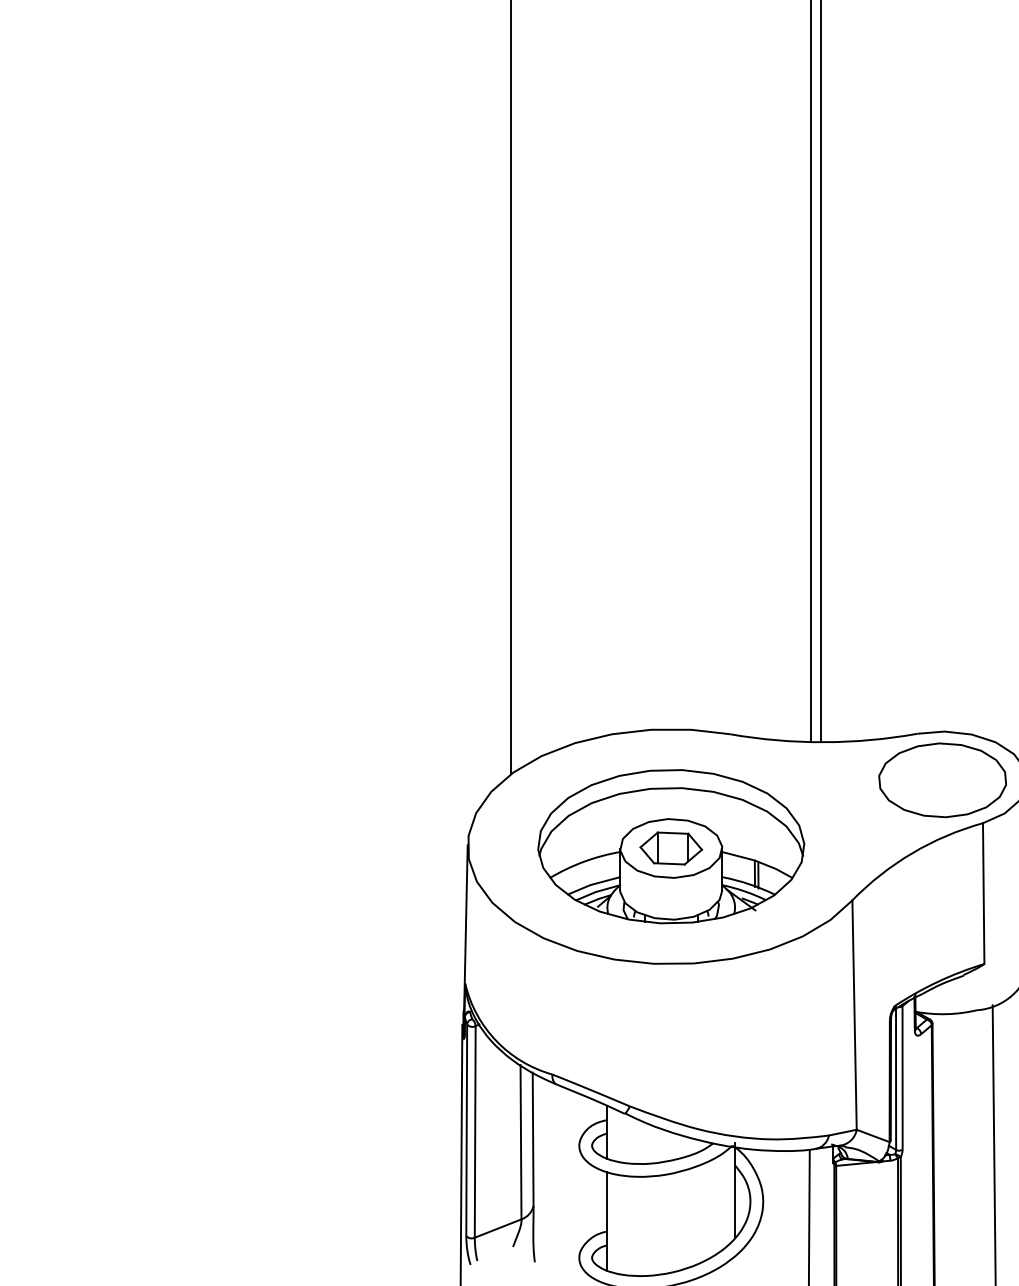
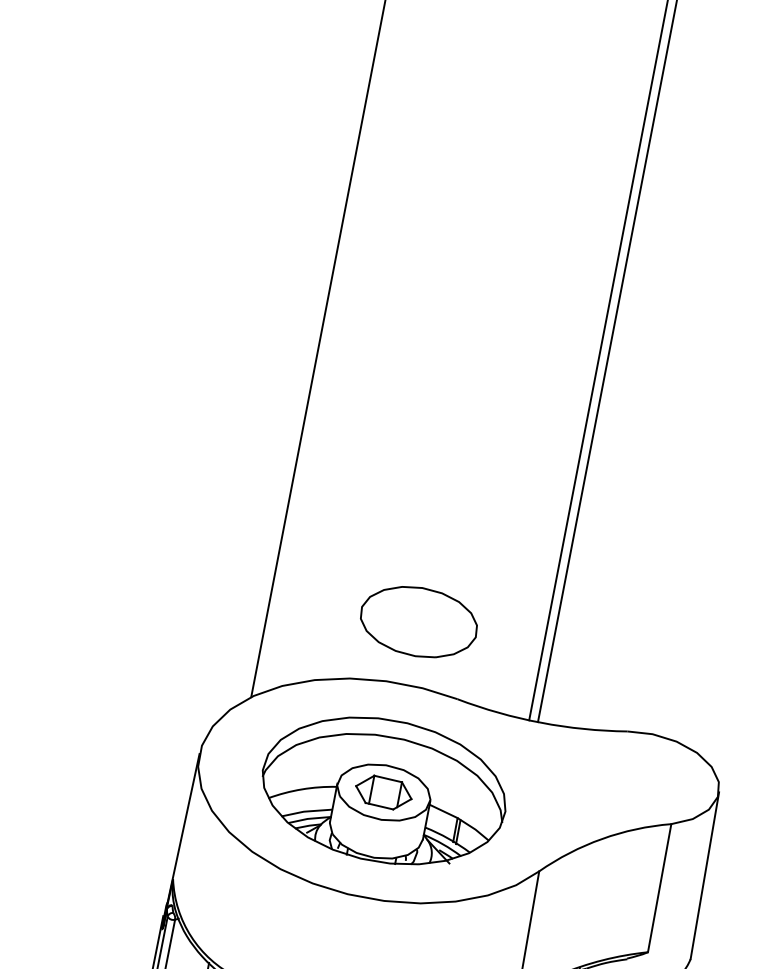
part: (942, 780) -> (418, 622), moved

